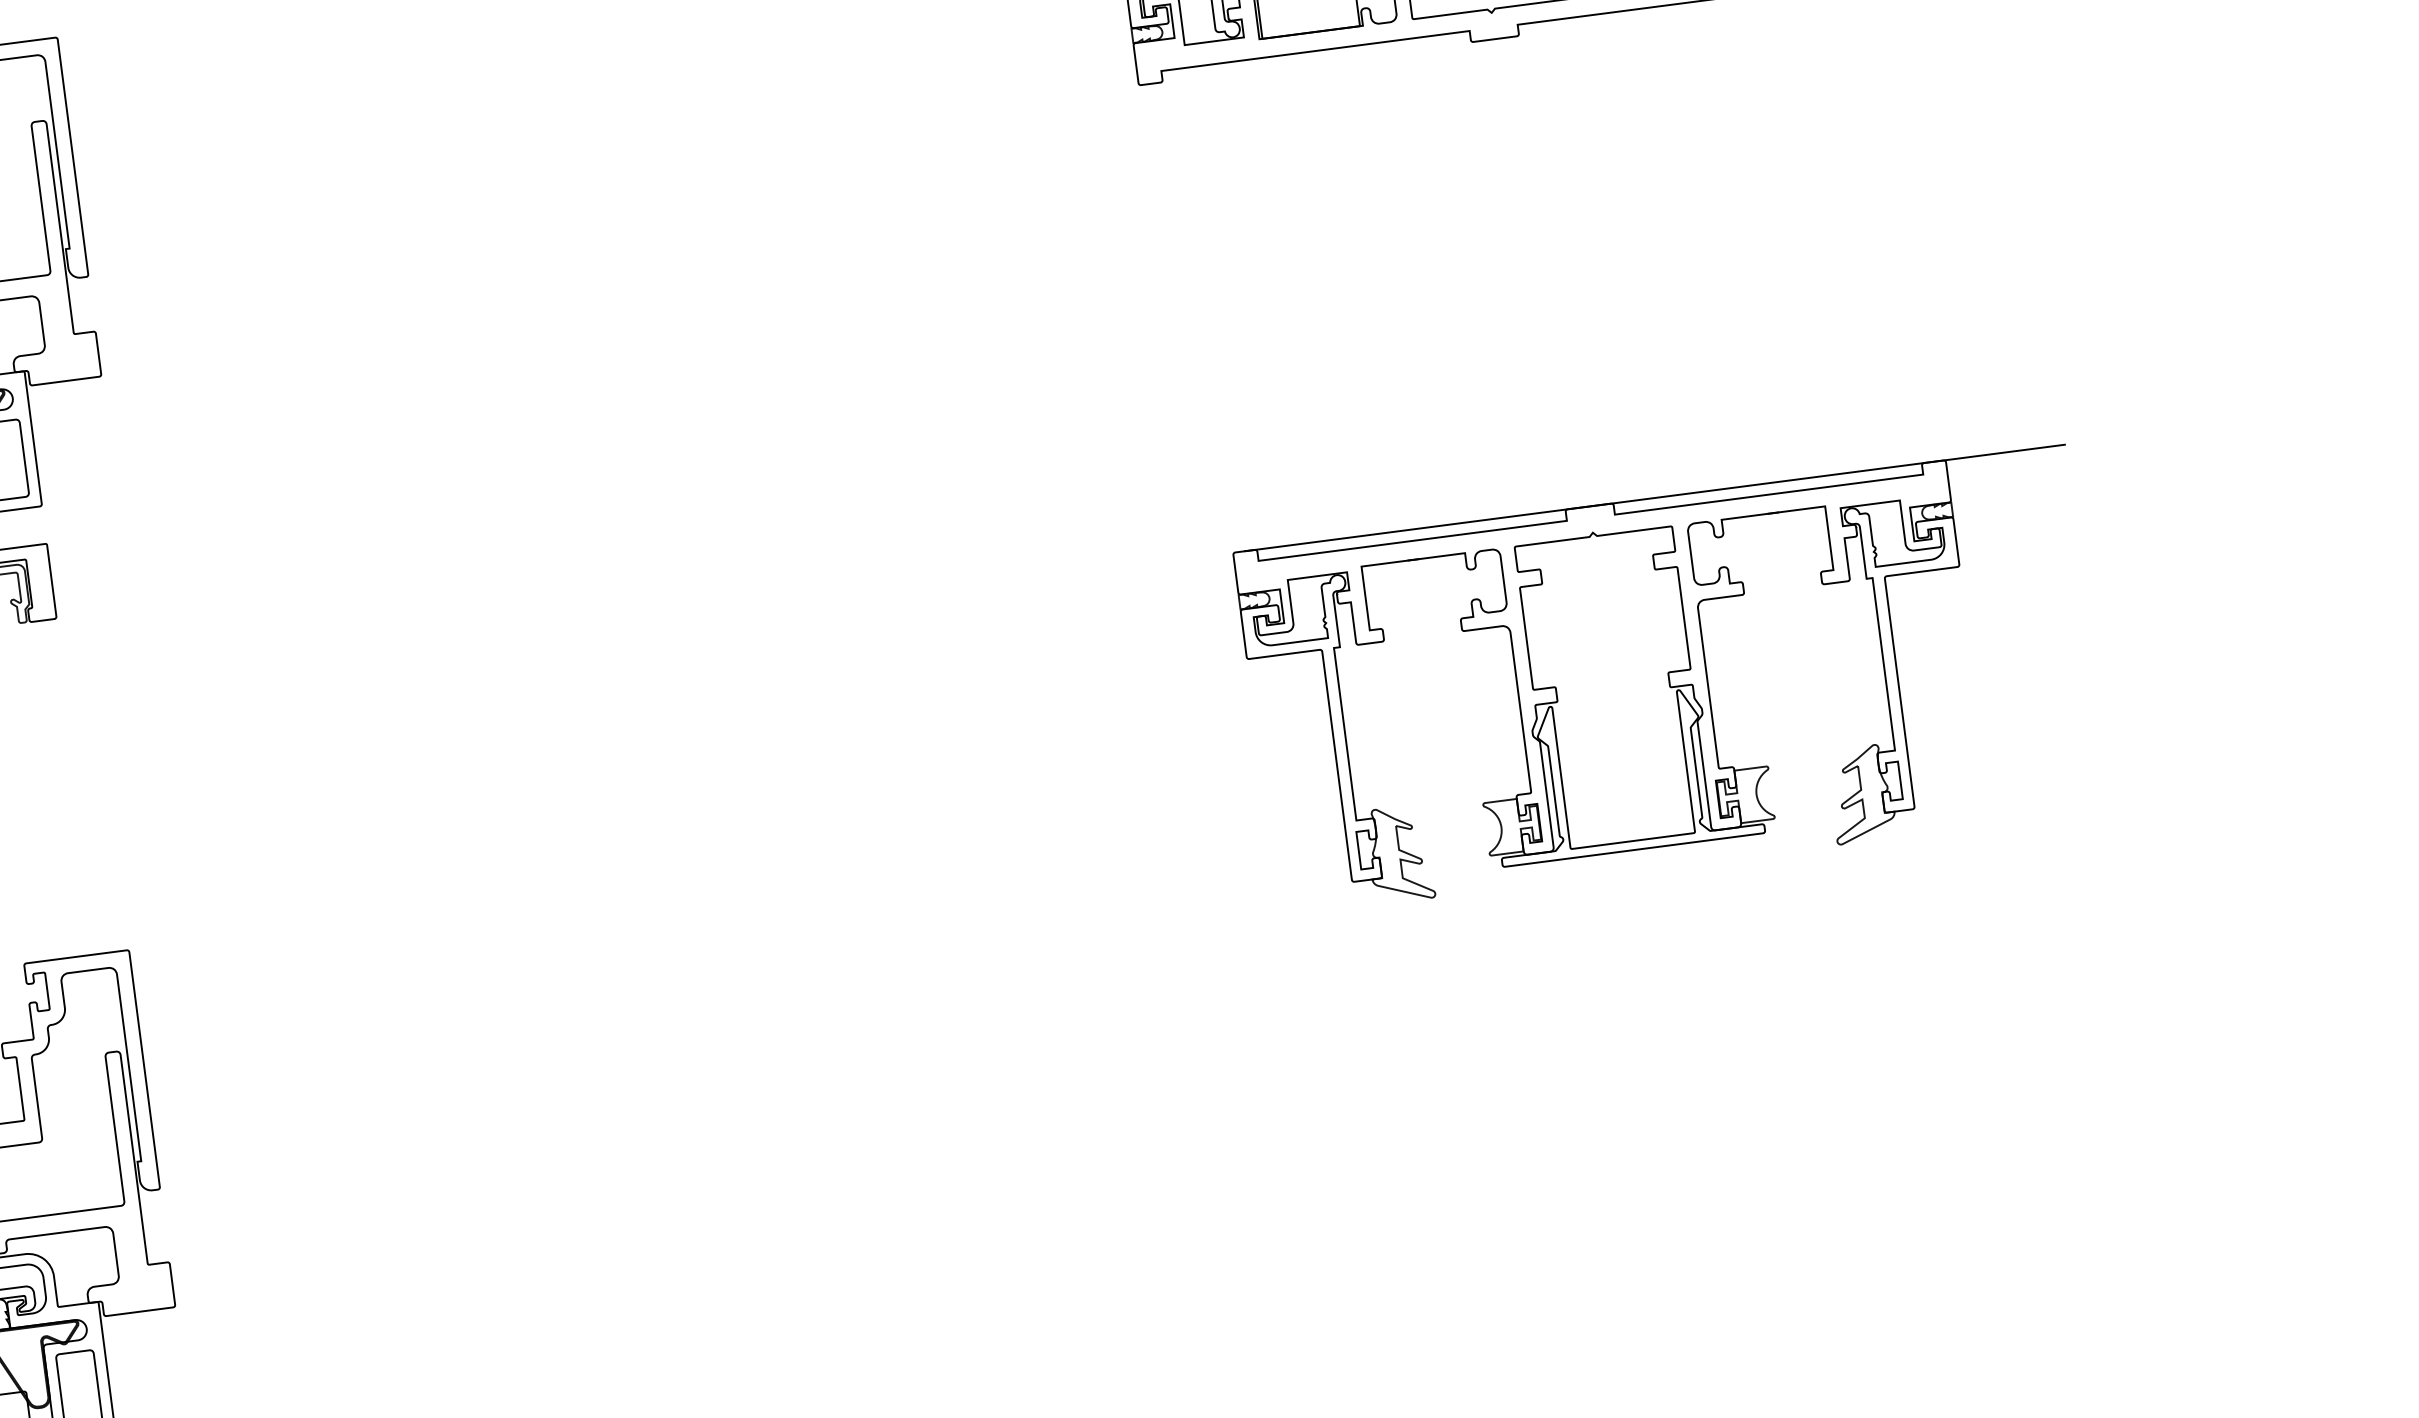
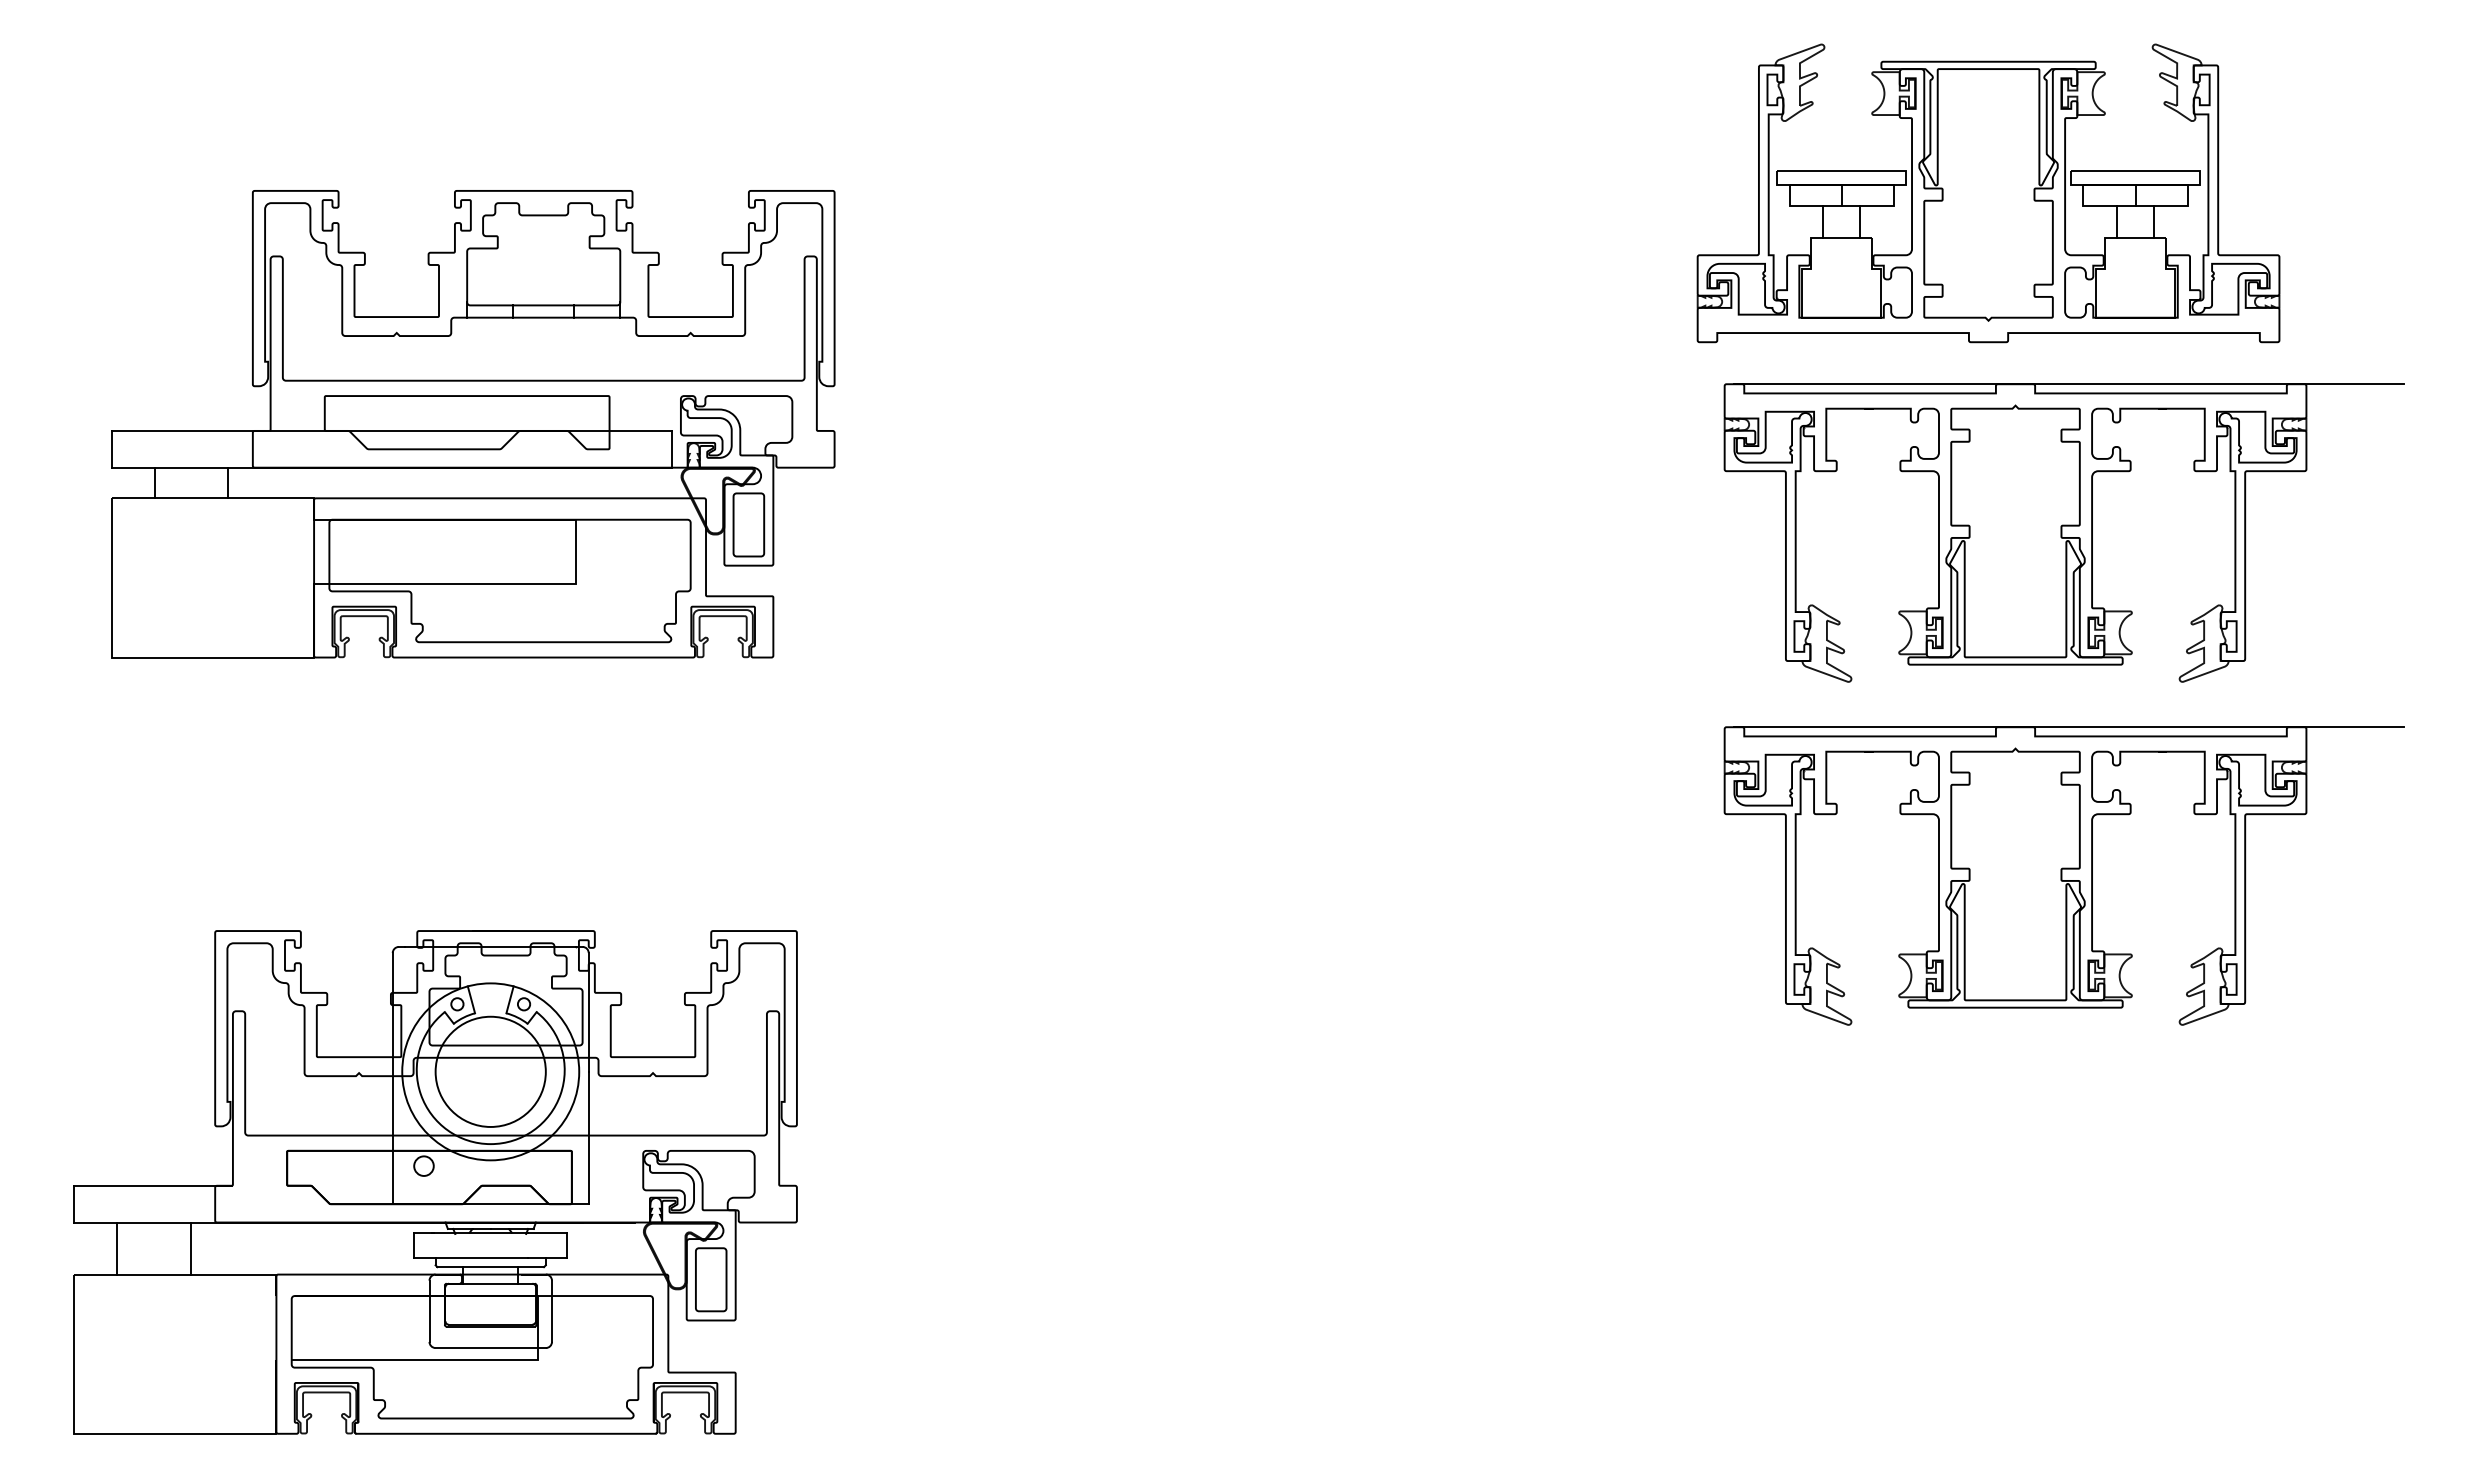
part: (1617, 260) -> (2063, 532), added

